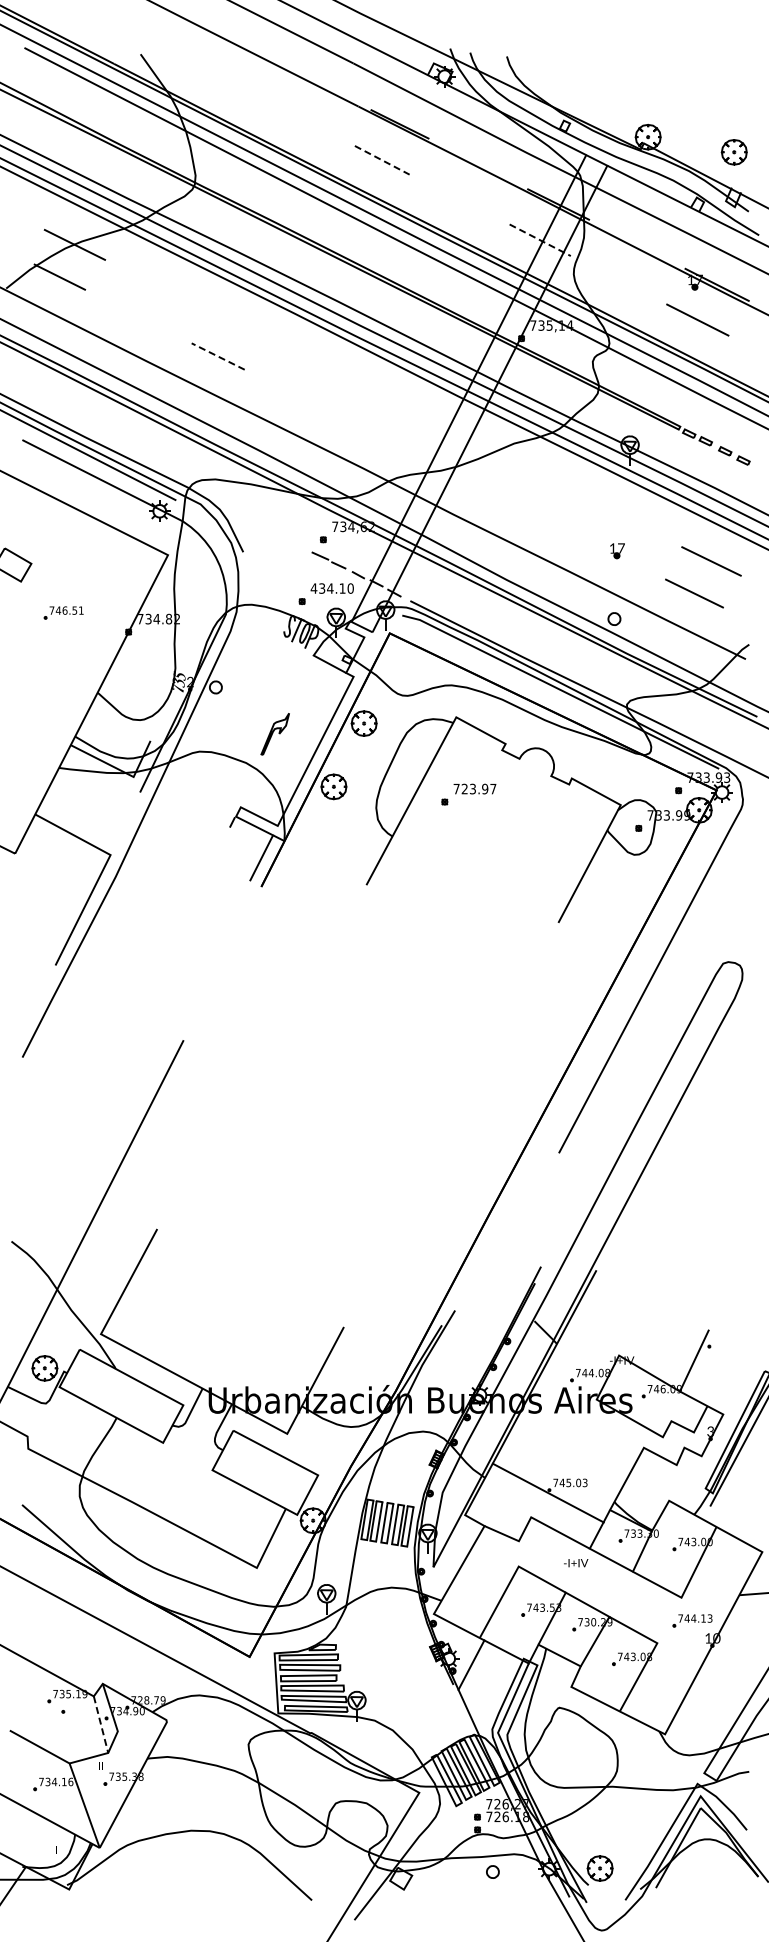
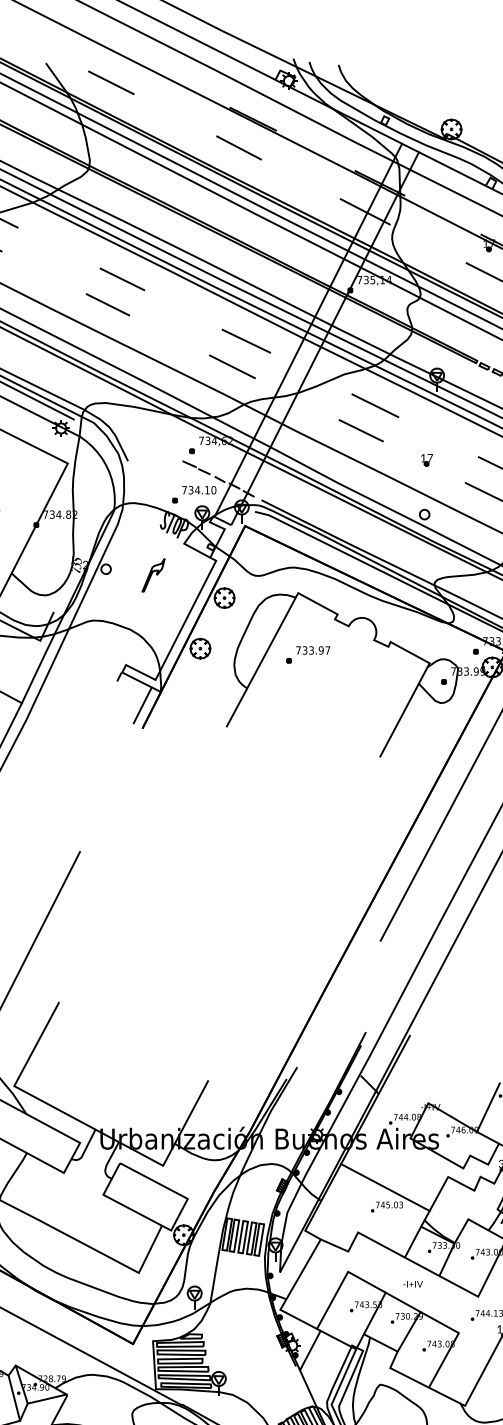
line: (222, 78) -> (111, 82), added
line: (382, 160) -> (239, 148), dashed -> solid
line: (540, 240) -> (365, 212), dashed -> solid
line: (236, 324) -> (122, 279), added
line: (218, 356) -> (108, 304), dashed -> solid
line: (391, 401) -> (246, 340), added
line: (373, 434) -> (232, 367), added
line: (552, 482) -> (375, 405), added
line: (535, 513) -> (361, 430), added
text: (313, 588) -> (184, 490), 434.10 -> 734.10
part: (274, 734) -> (152, 575), moved
text: (464, 789) -> (304, 650), 723.97 -> 733.97
line: (125, 823) -> (33, 677), added
line: (547, 1492) -> (384, 1187), moved
text: (576, 1563) -> (413, 1284), moved
line: (101, 1725) -> (14, 1398), dashed -> solid
line: (141, 1725) -> (46, 1398), added

